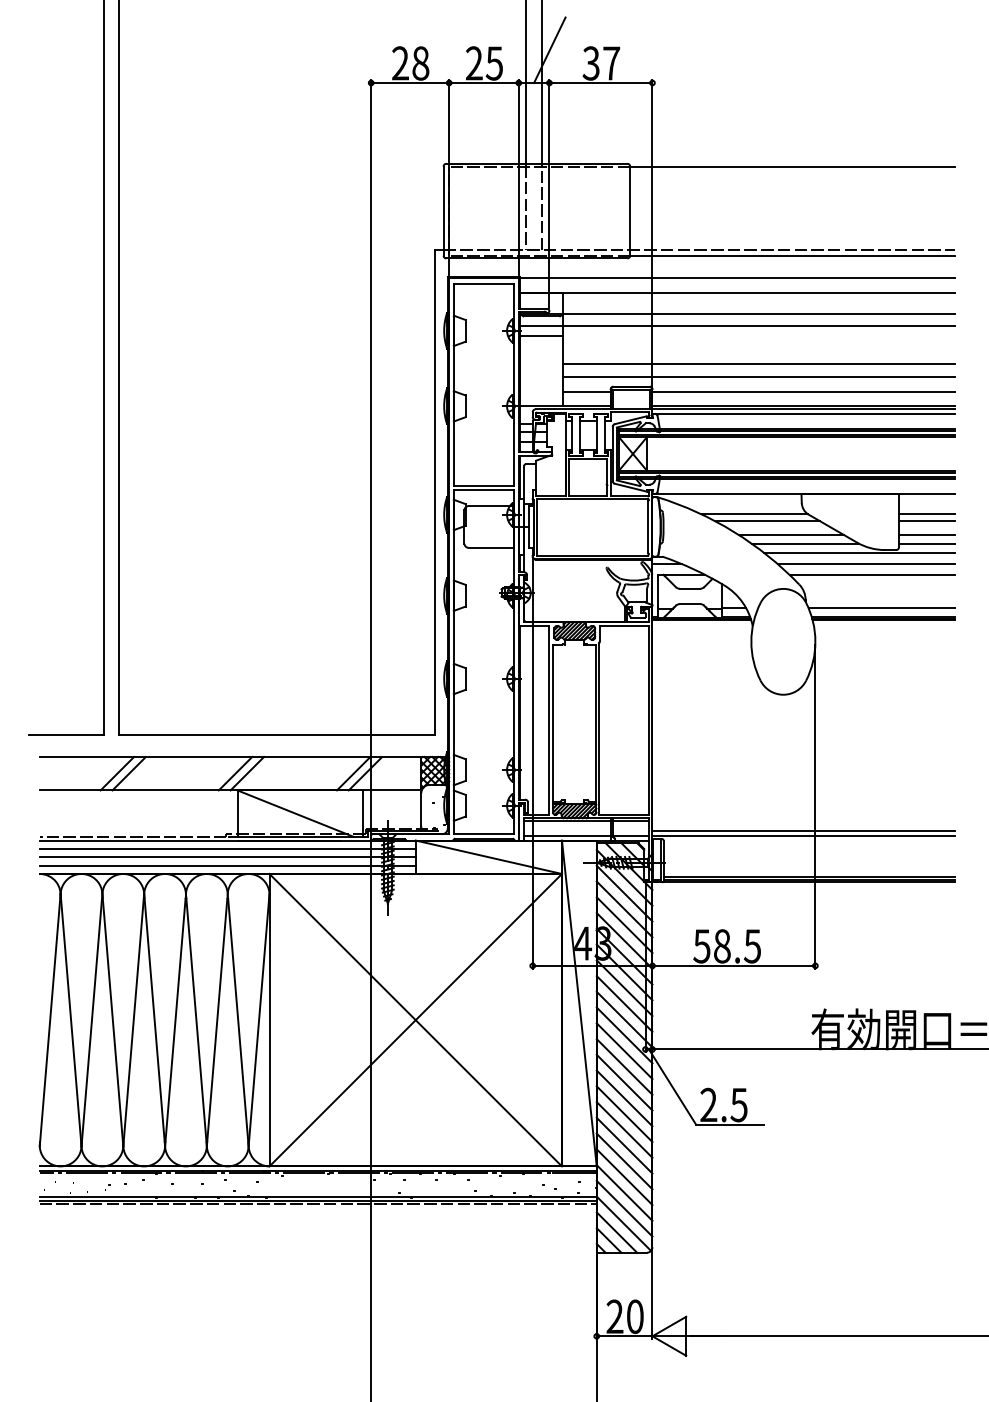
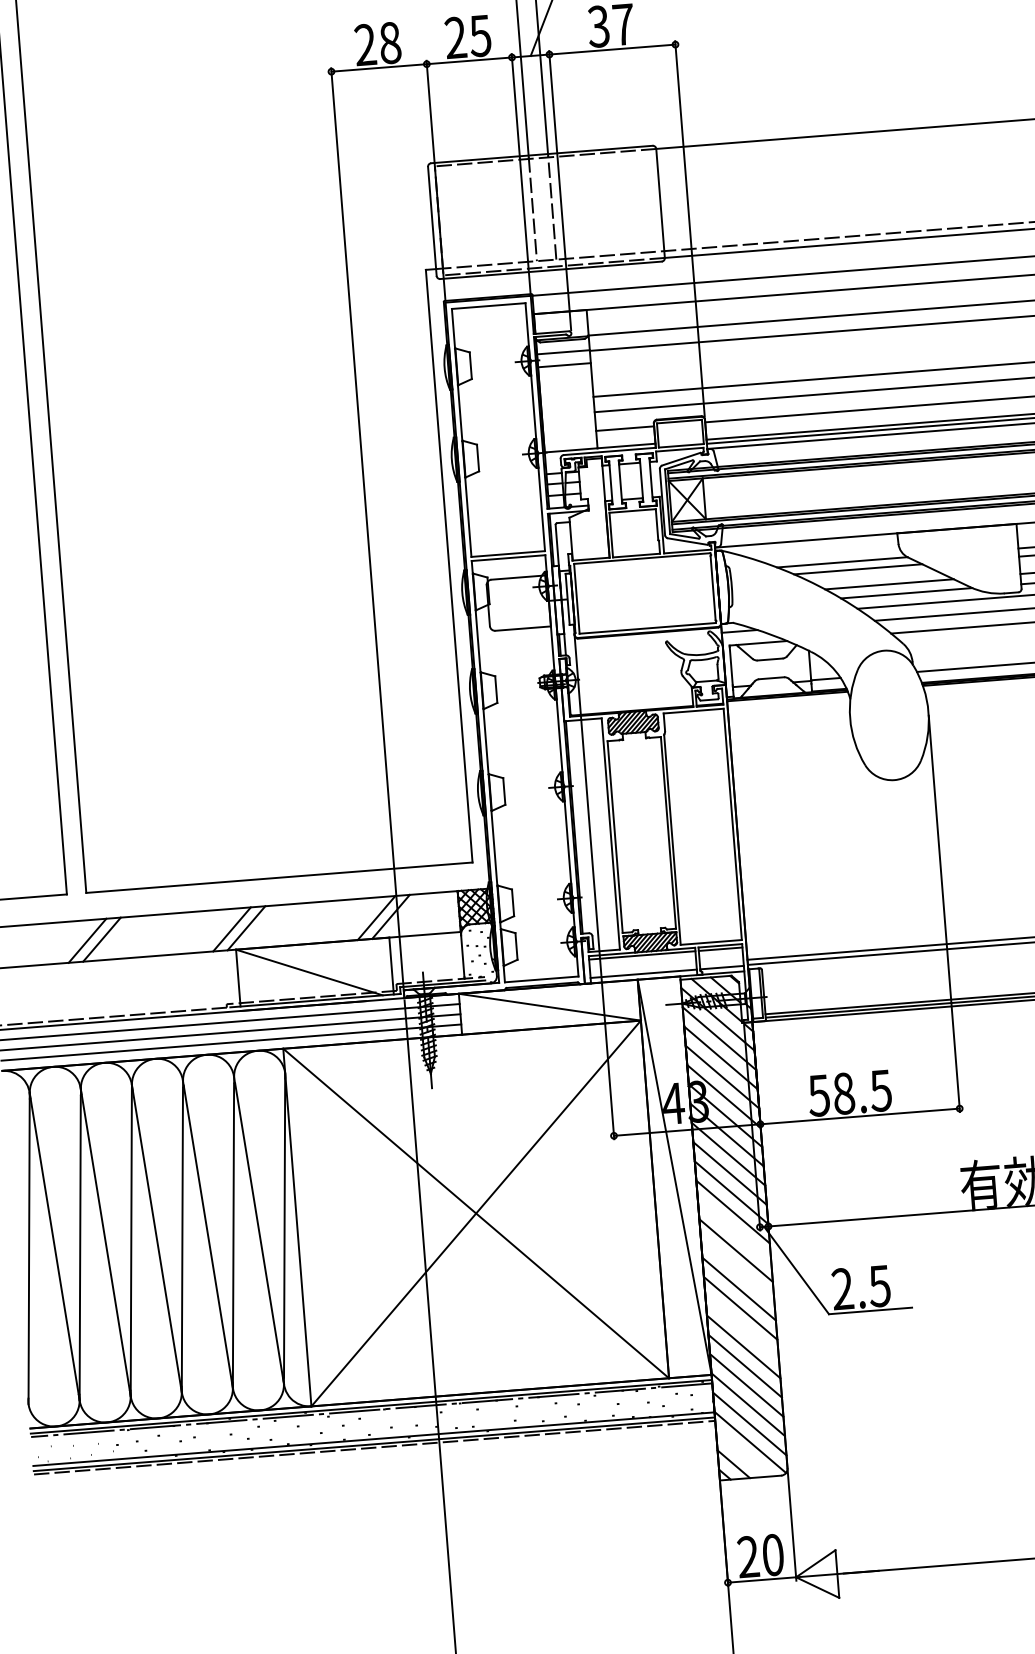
line: (624, 1051) -> (734, 1231), removed
line: (624, 1082) -> (737, 1269), removed
line: (624, 1129) -> (741, 1327), removed
line: (616, 1232) -> (742, 1453), removed

